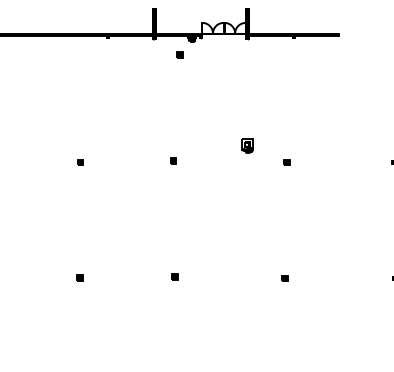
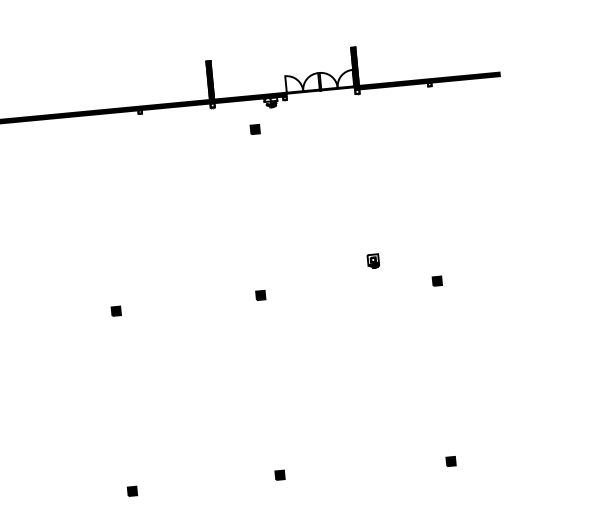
part: (247, 146) -> (373, 261), size x0.62

